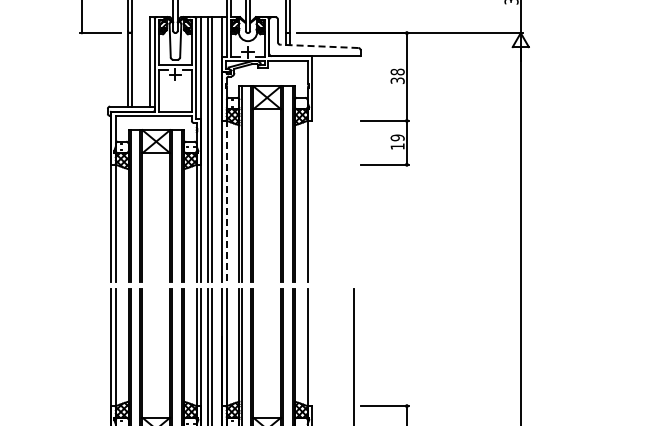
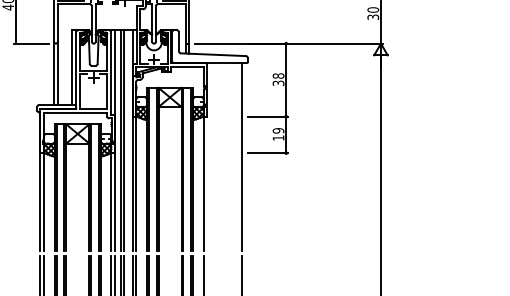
line: (318, 46) -> (212, 54), dashed -> solid
line: (353, 168) -> (241, 156), added
line: (226, 201) -> (136, 183), dashed -> solid

